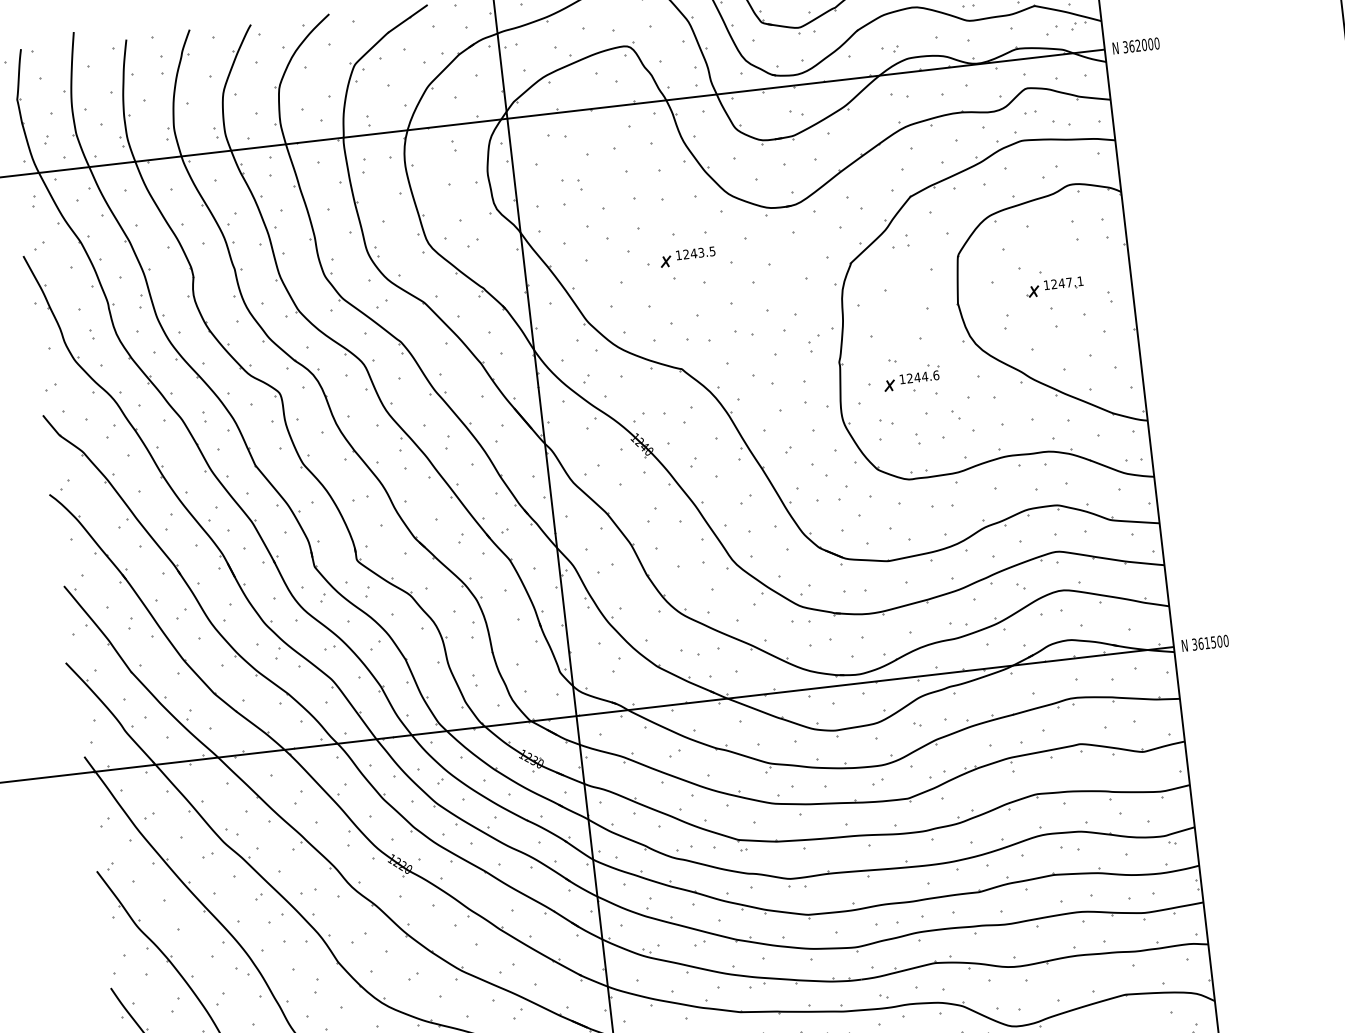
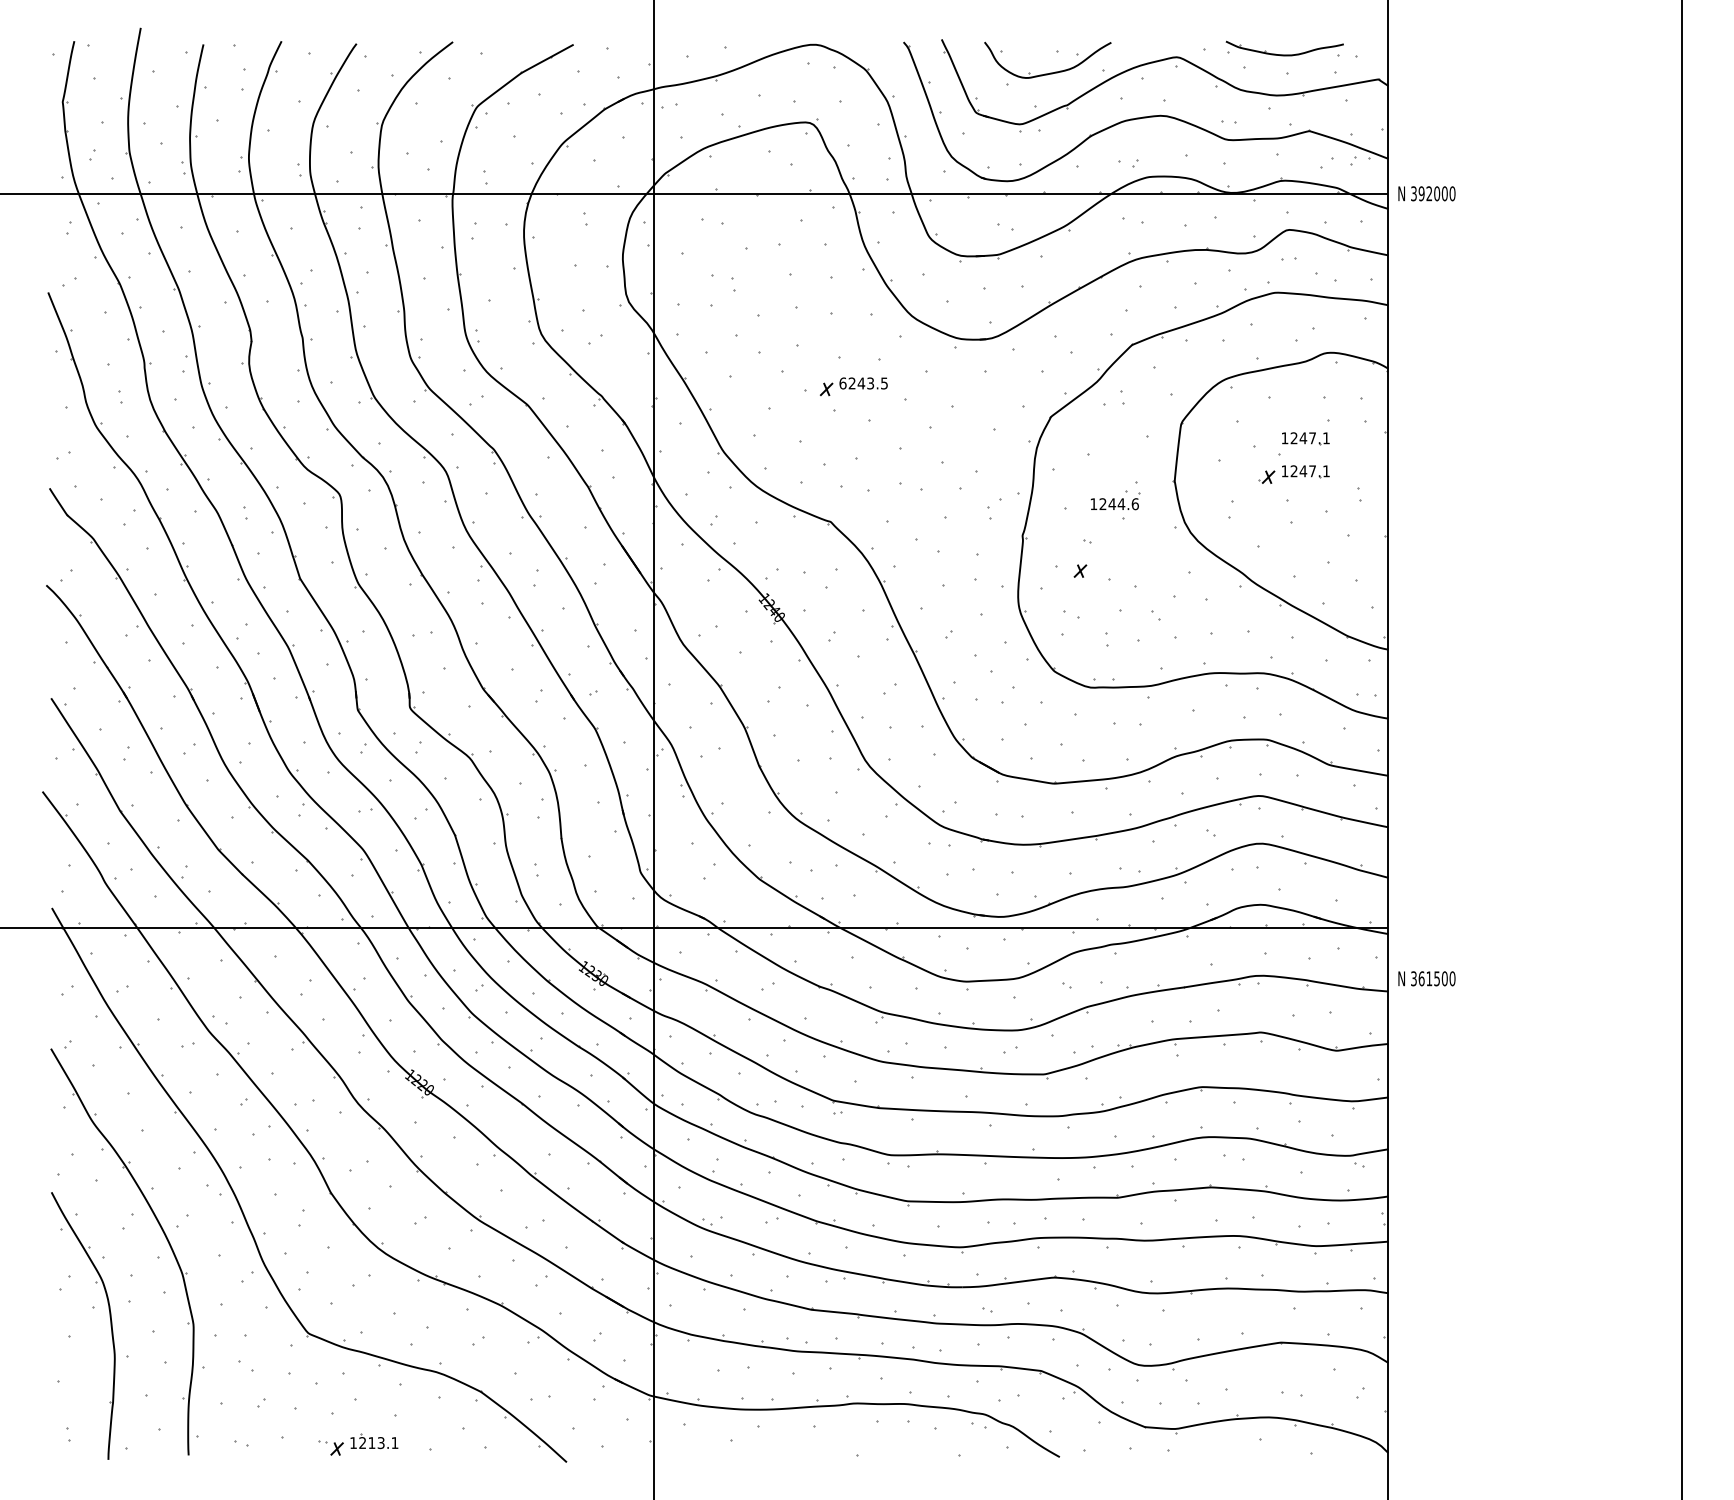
text: (1131, 46) -> (1421, 193), 362000 -> 392000
text: (678, 255) -> (842, 383), 1243.5 -> 6243.5
part: (1060, 256) -> (1305, 438), added
part: (919, 374) -> (1115, 500), moved
text: (1204, 643) -> (1426, 978), moved

